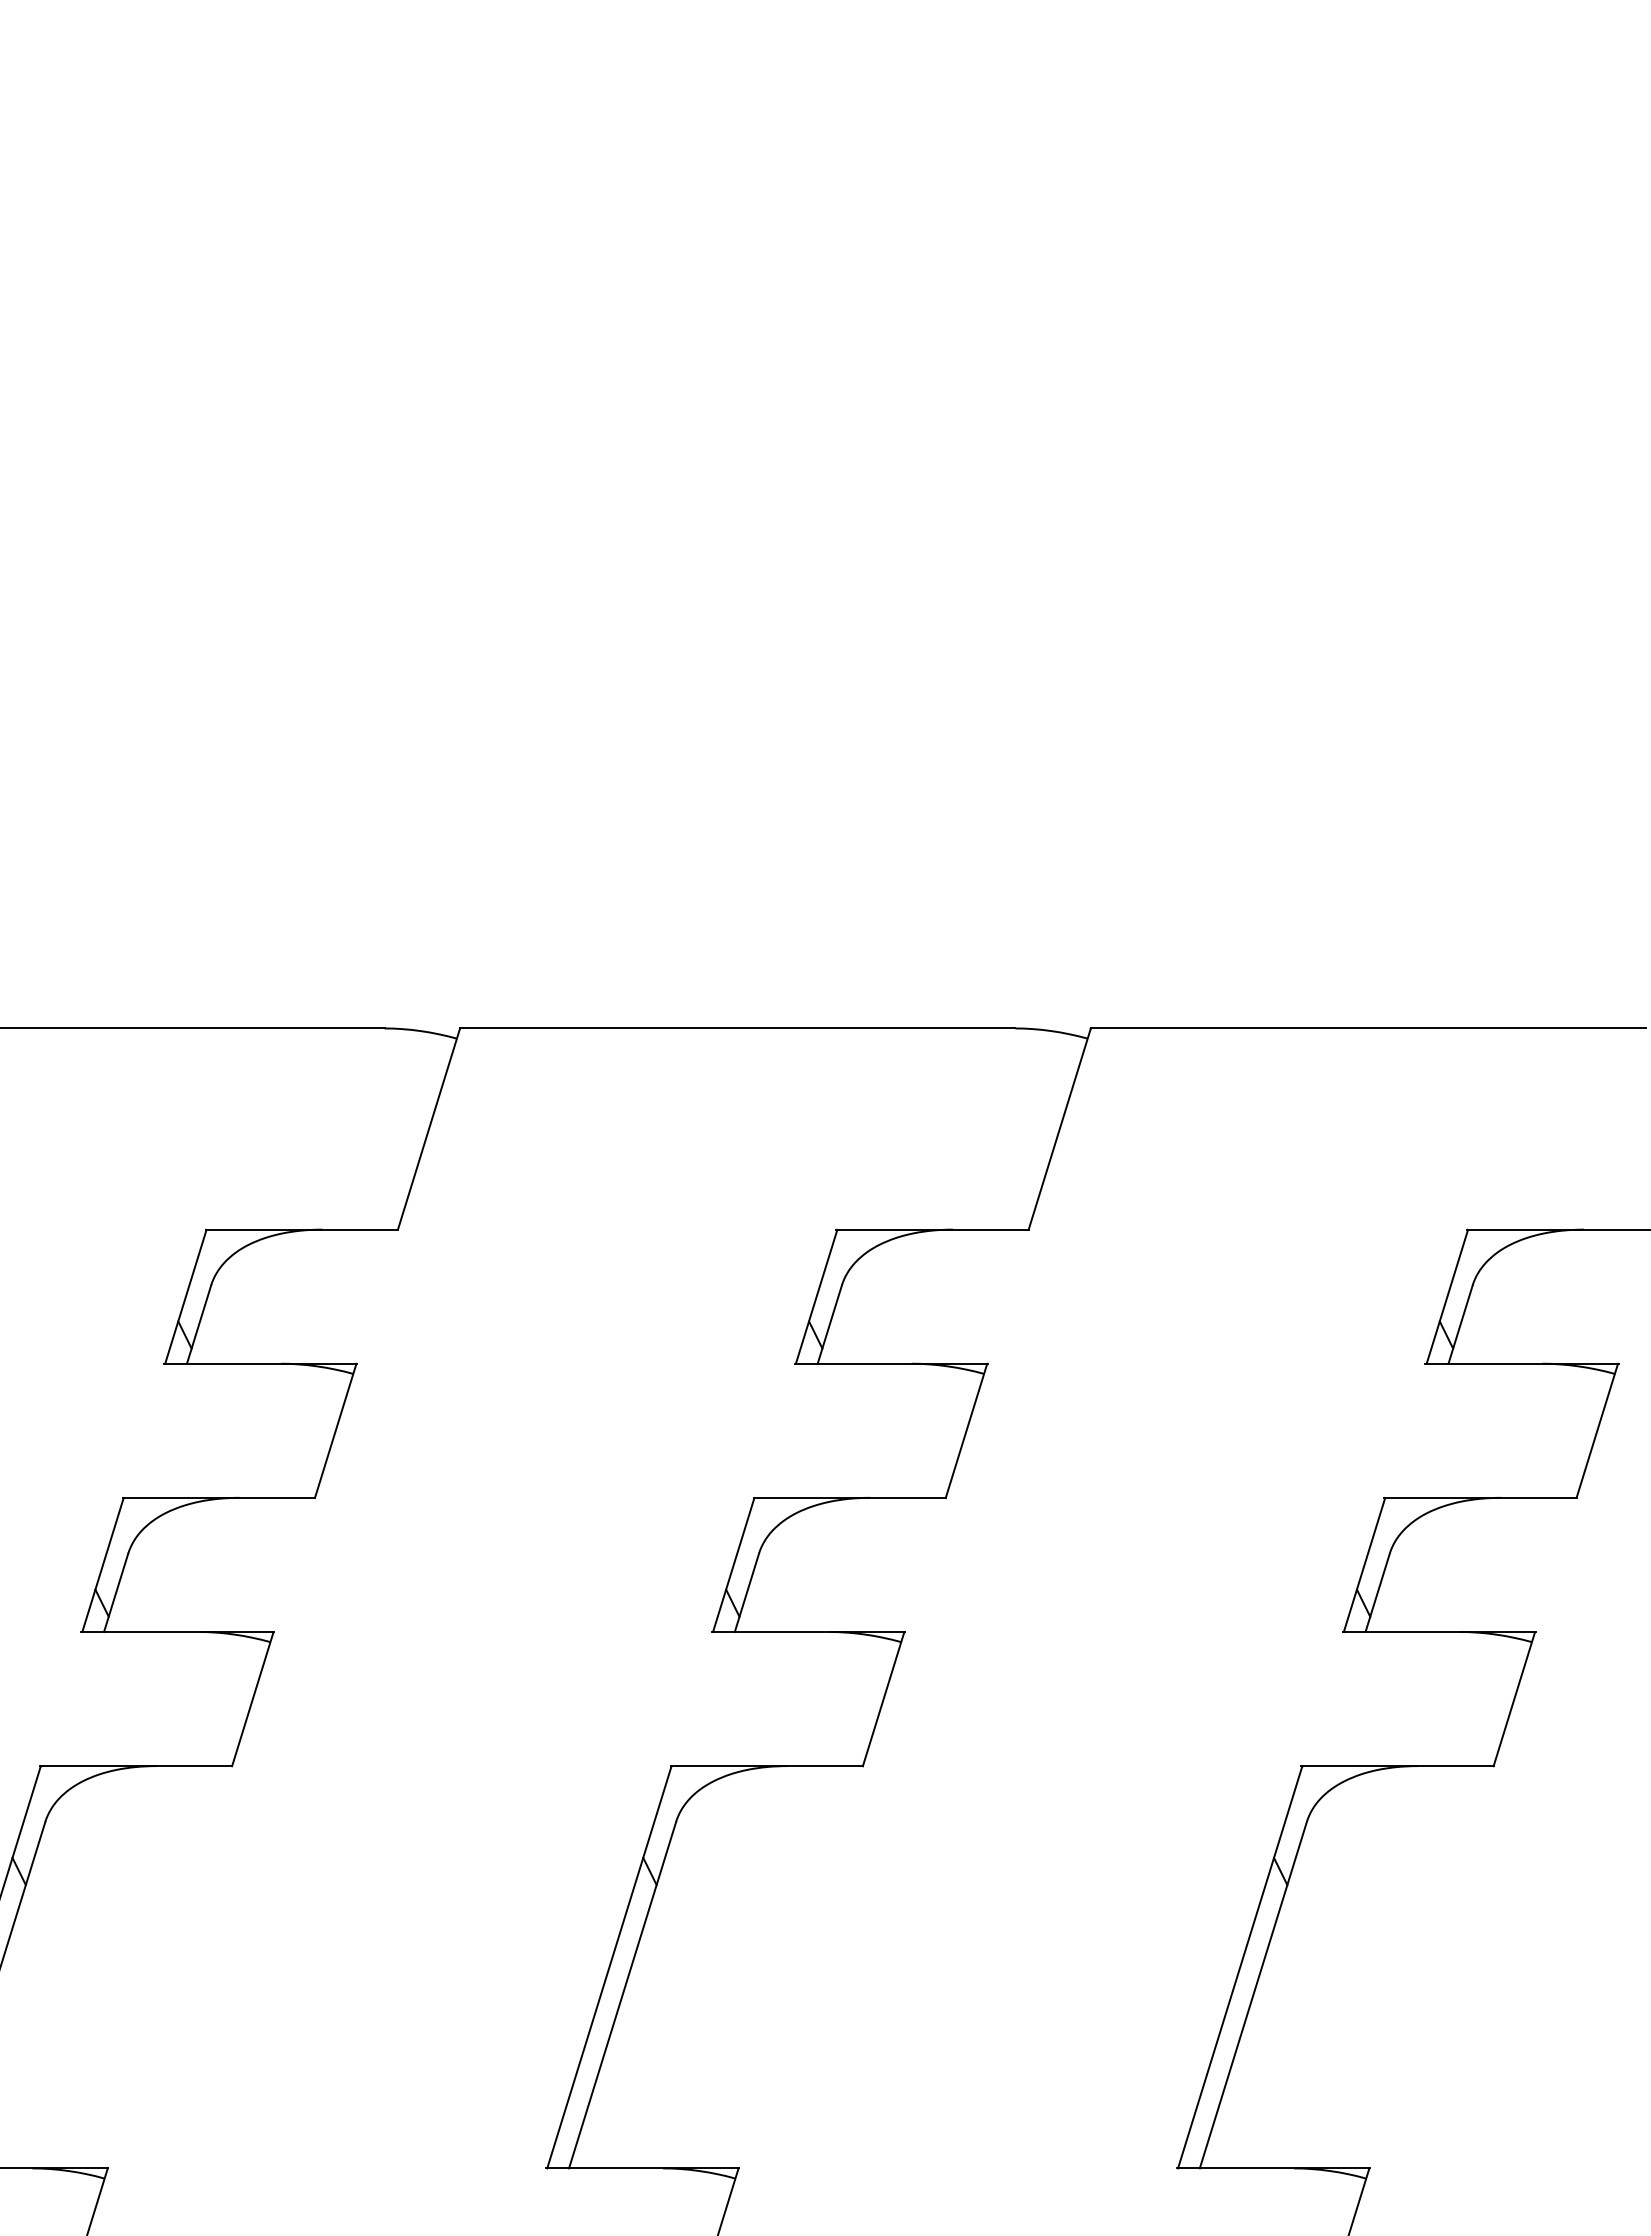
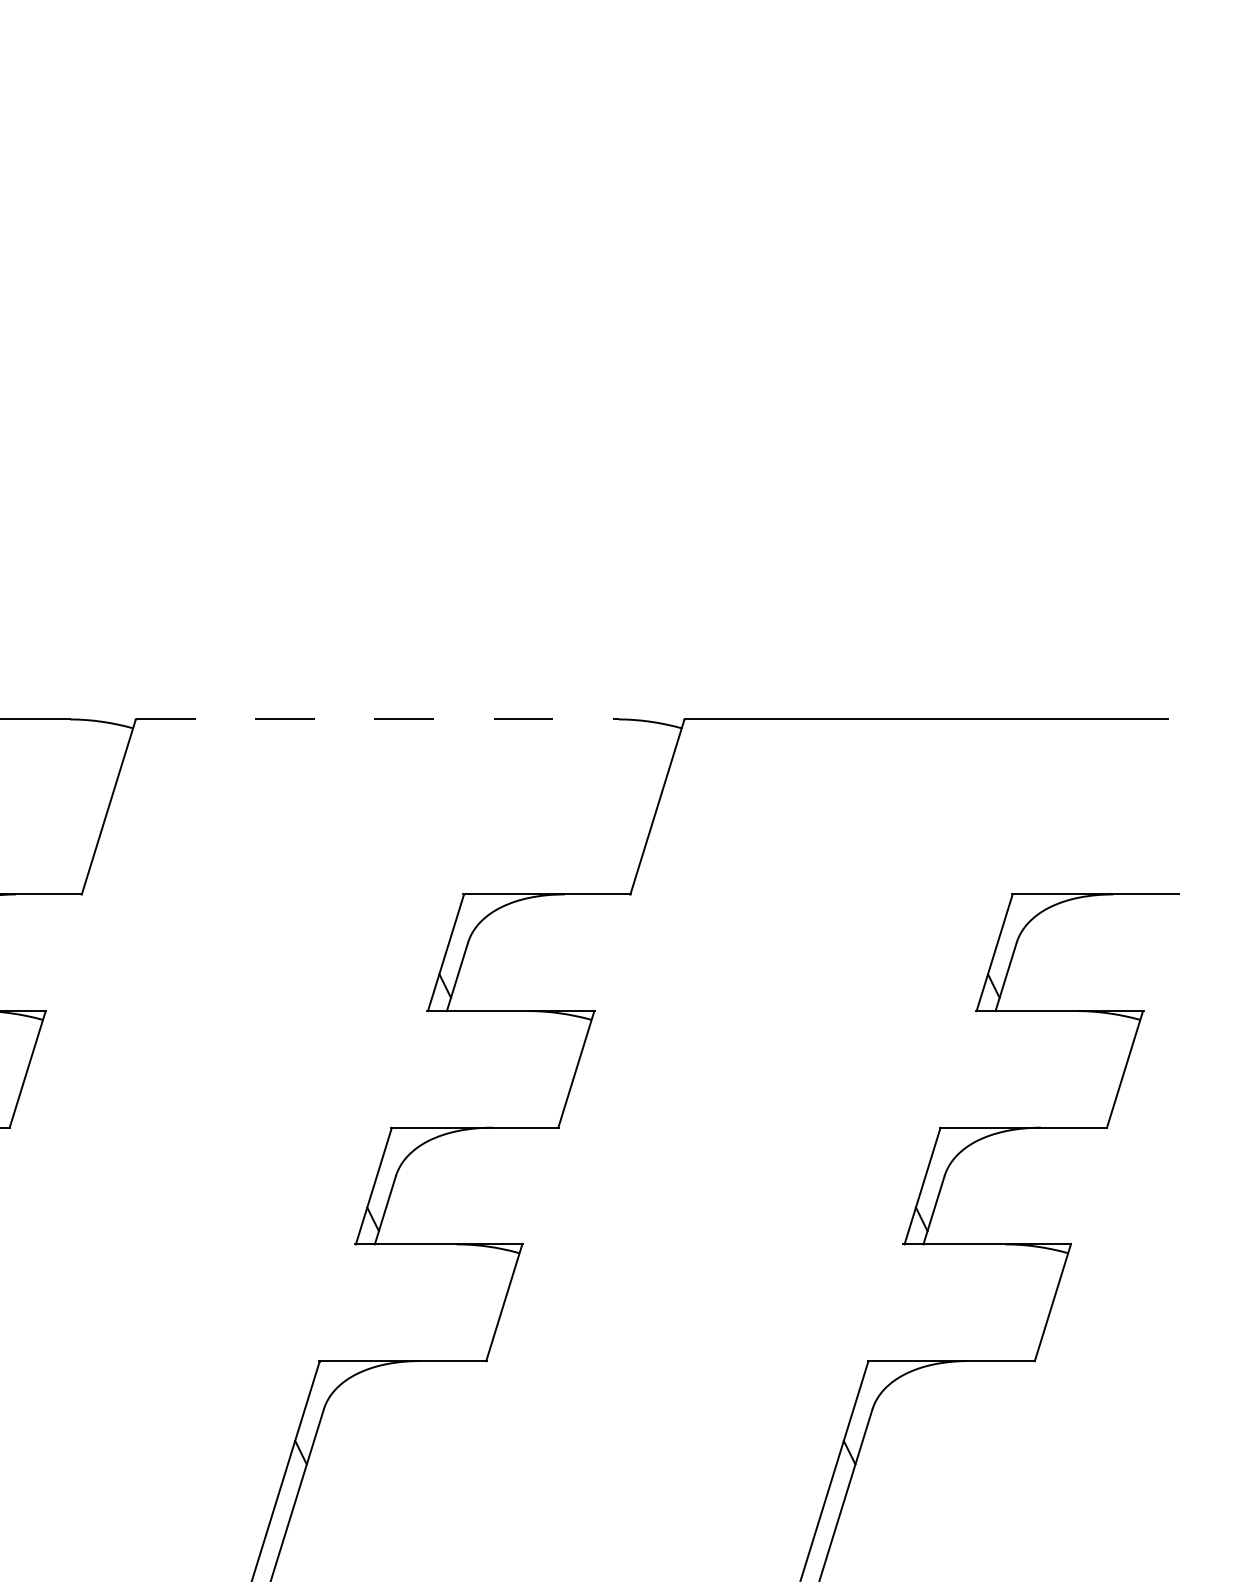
line: (737, 1028) -> (377, 719), solid -> dashed

